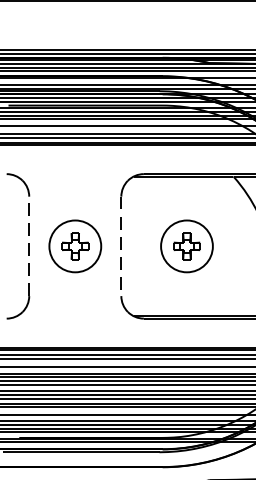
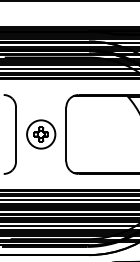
line: (30, 244) -> (16, 133), dashed -> solid
line: (121, 246) -> (66, 134), dashed -> solid
part: (187, 246) -> (102, 134), removed

